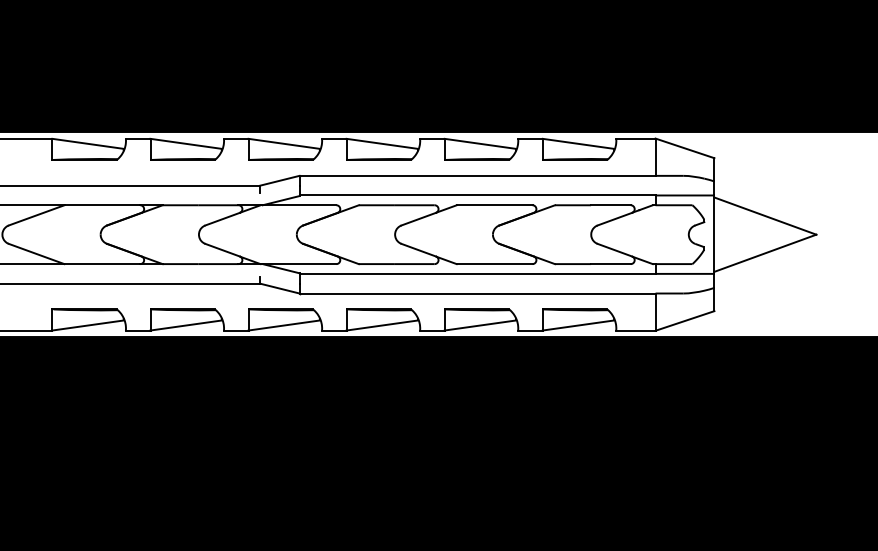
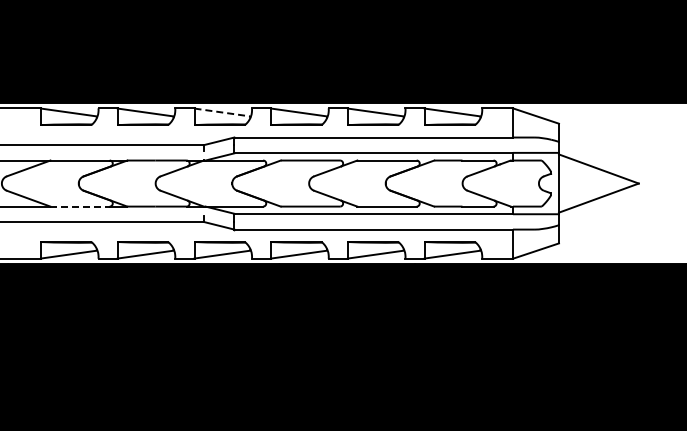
line: (284, 143) -> (222, 112), solid -> dashed
line: (102, 263) -> (80, 206), solid -> dashed

